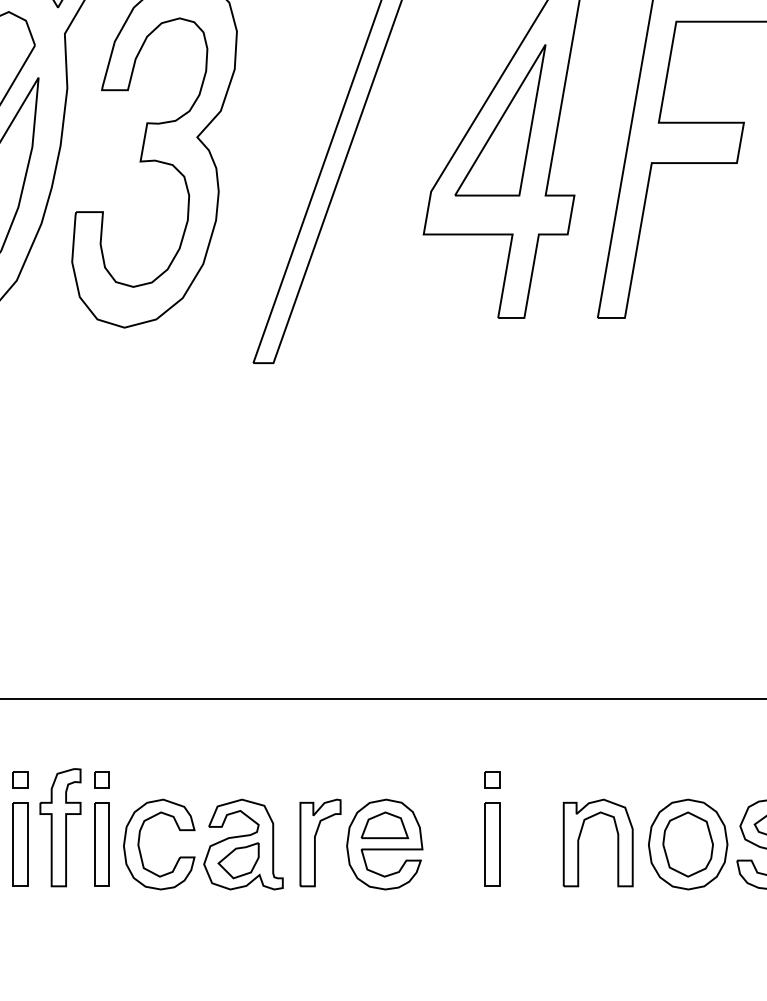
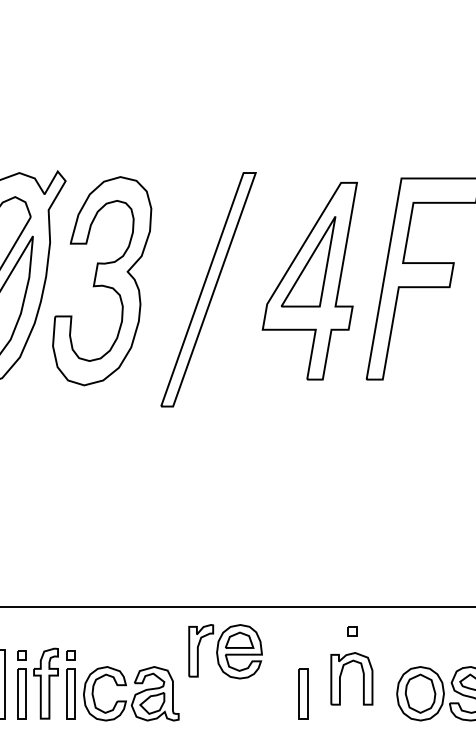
part: (491, 780) -> (352, 631), moved
part: (580, 839) -> (341, 676), moved
part: (361, 844) -> (225, 651), moved

